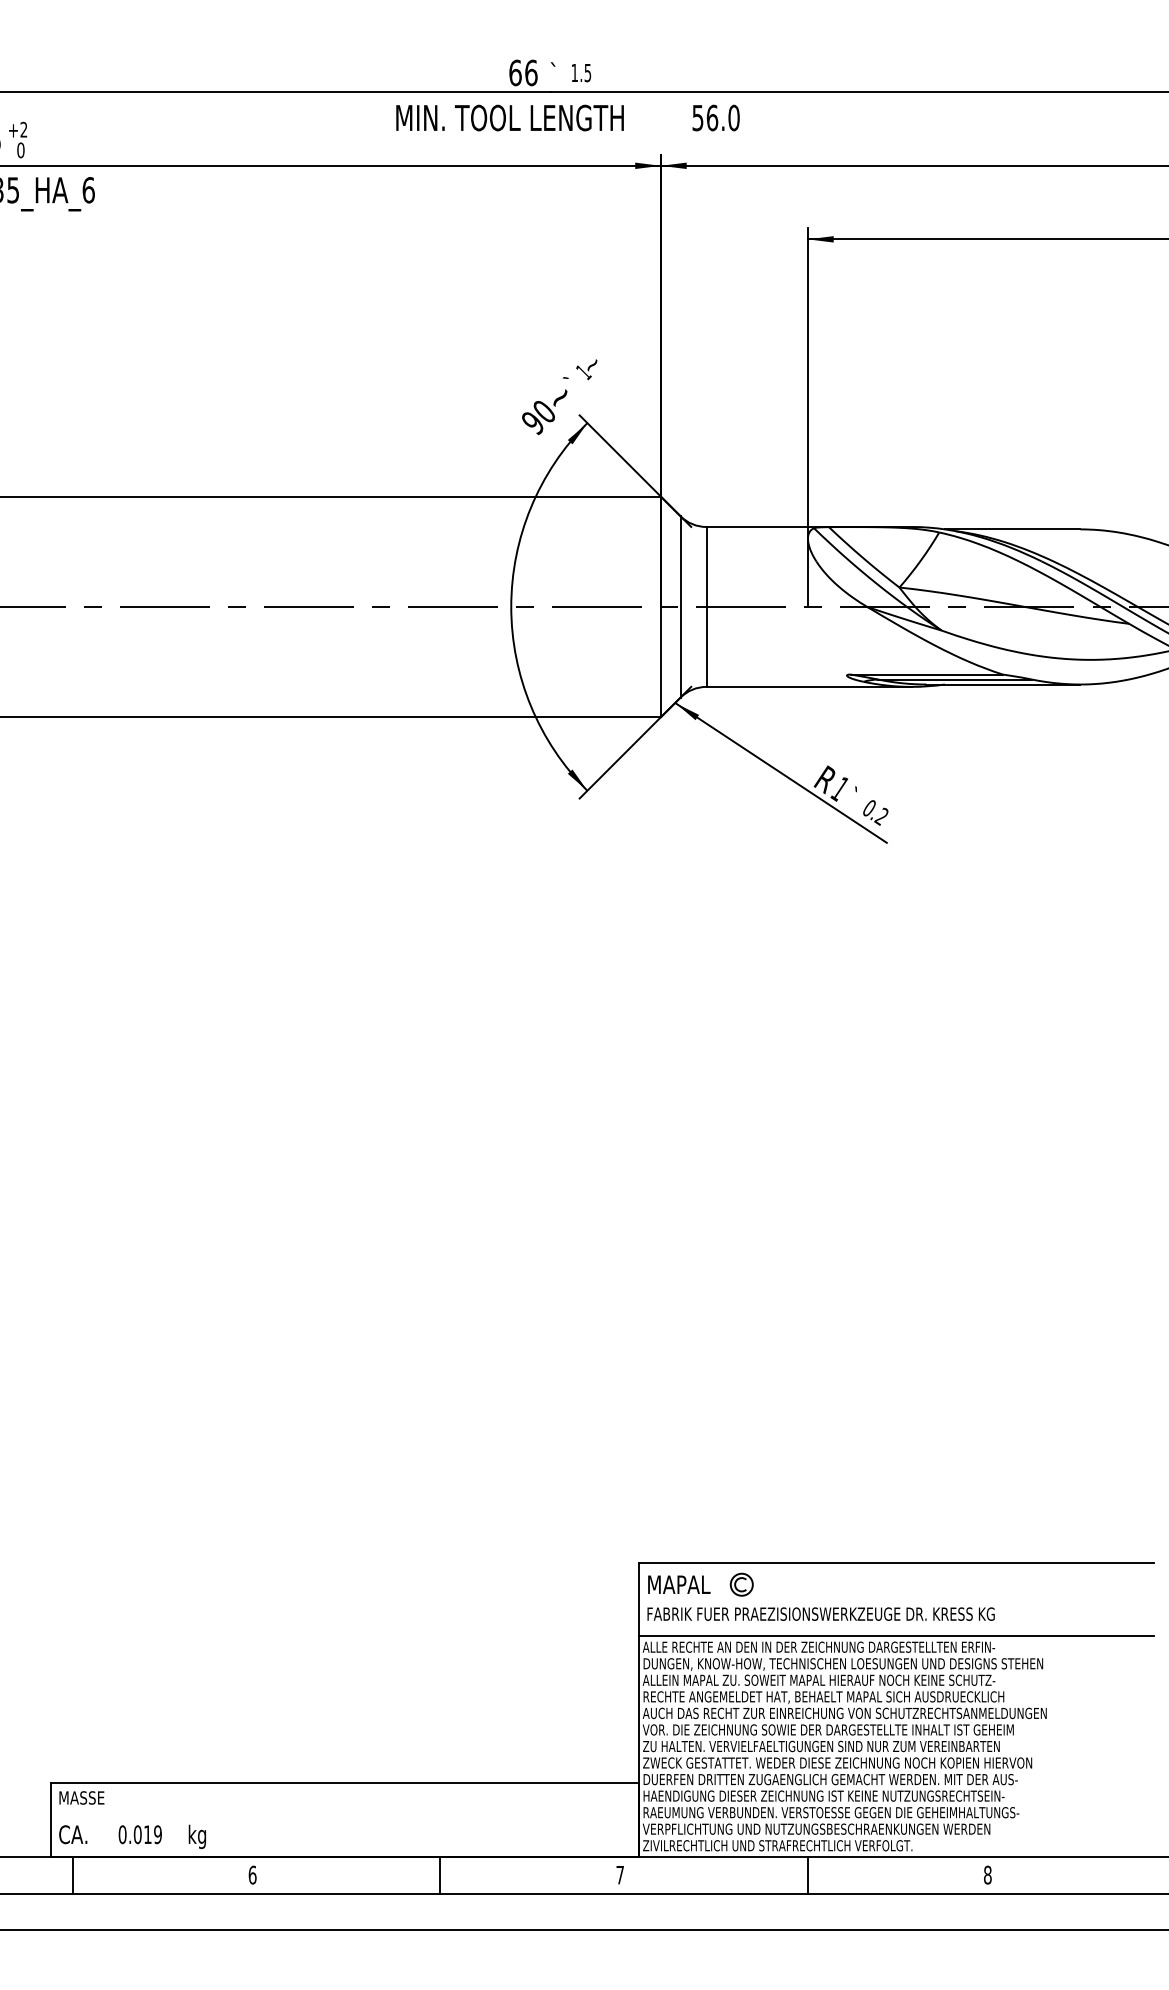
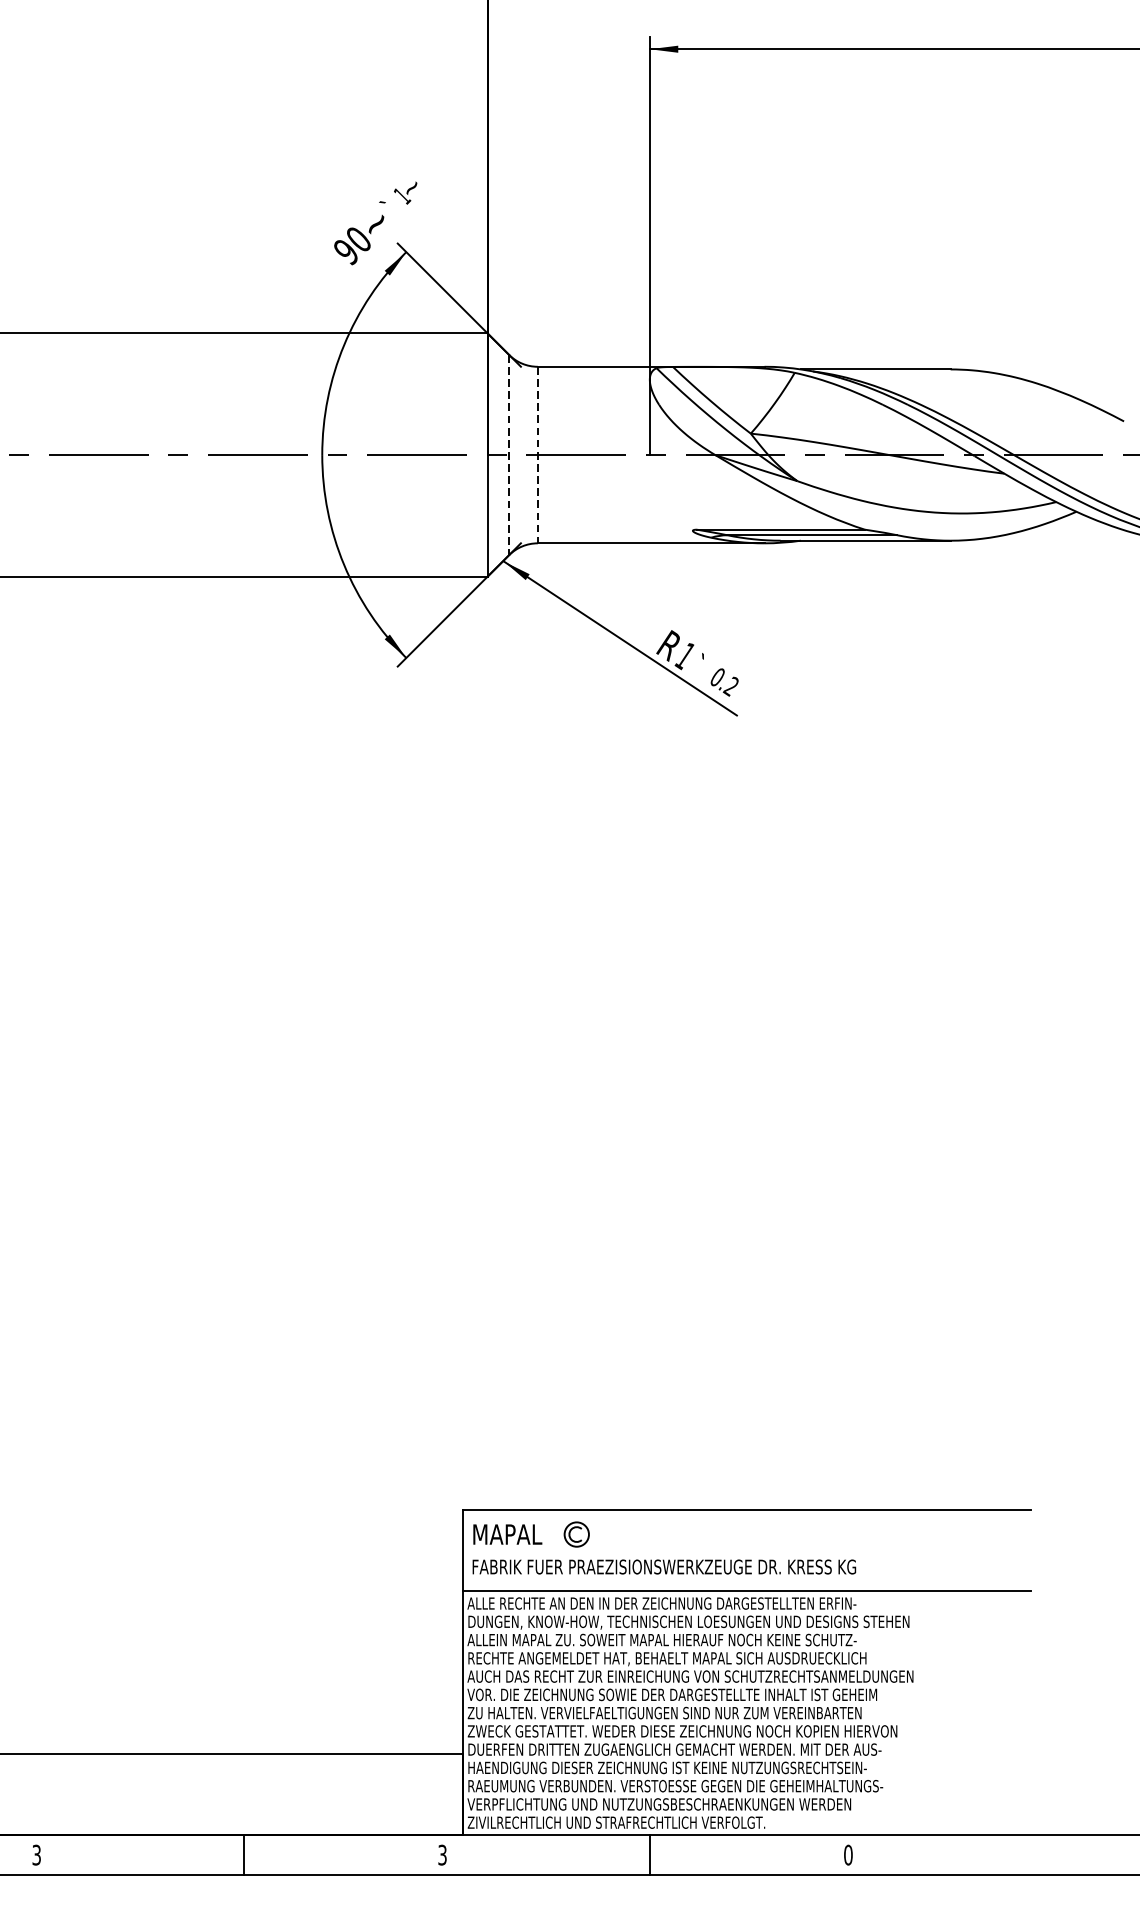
line: (680, 606) -> (509, 454), solid -> dashed
line: (706, 606) -> (537, 454), solid -> dashed
text: (252, 1874) -> (36, 1854), 6 -> 3
text: (619, 1874) -> (441, 1854), 7 -> 3
text: (987, 1875) -> (848, 1855), 8 -> 0

